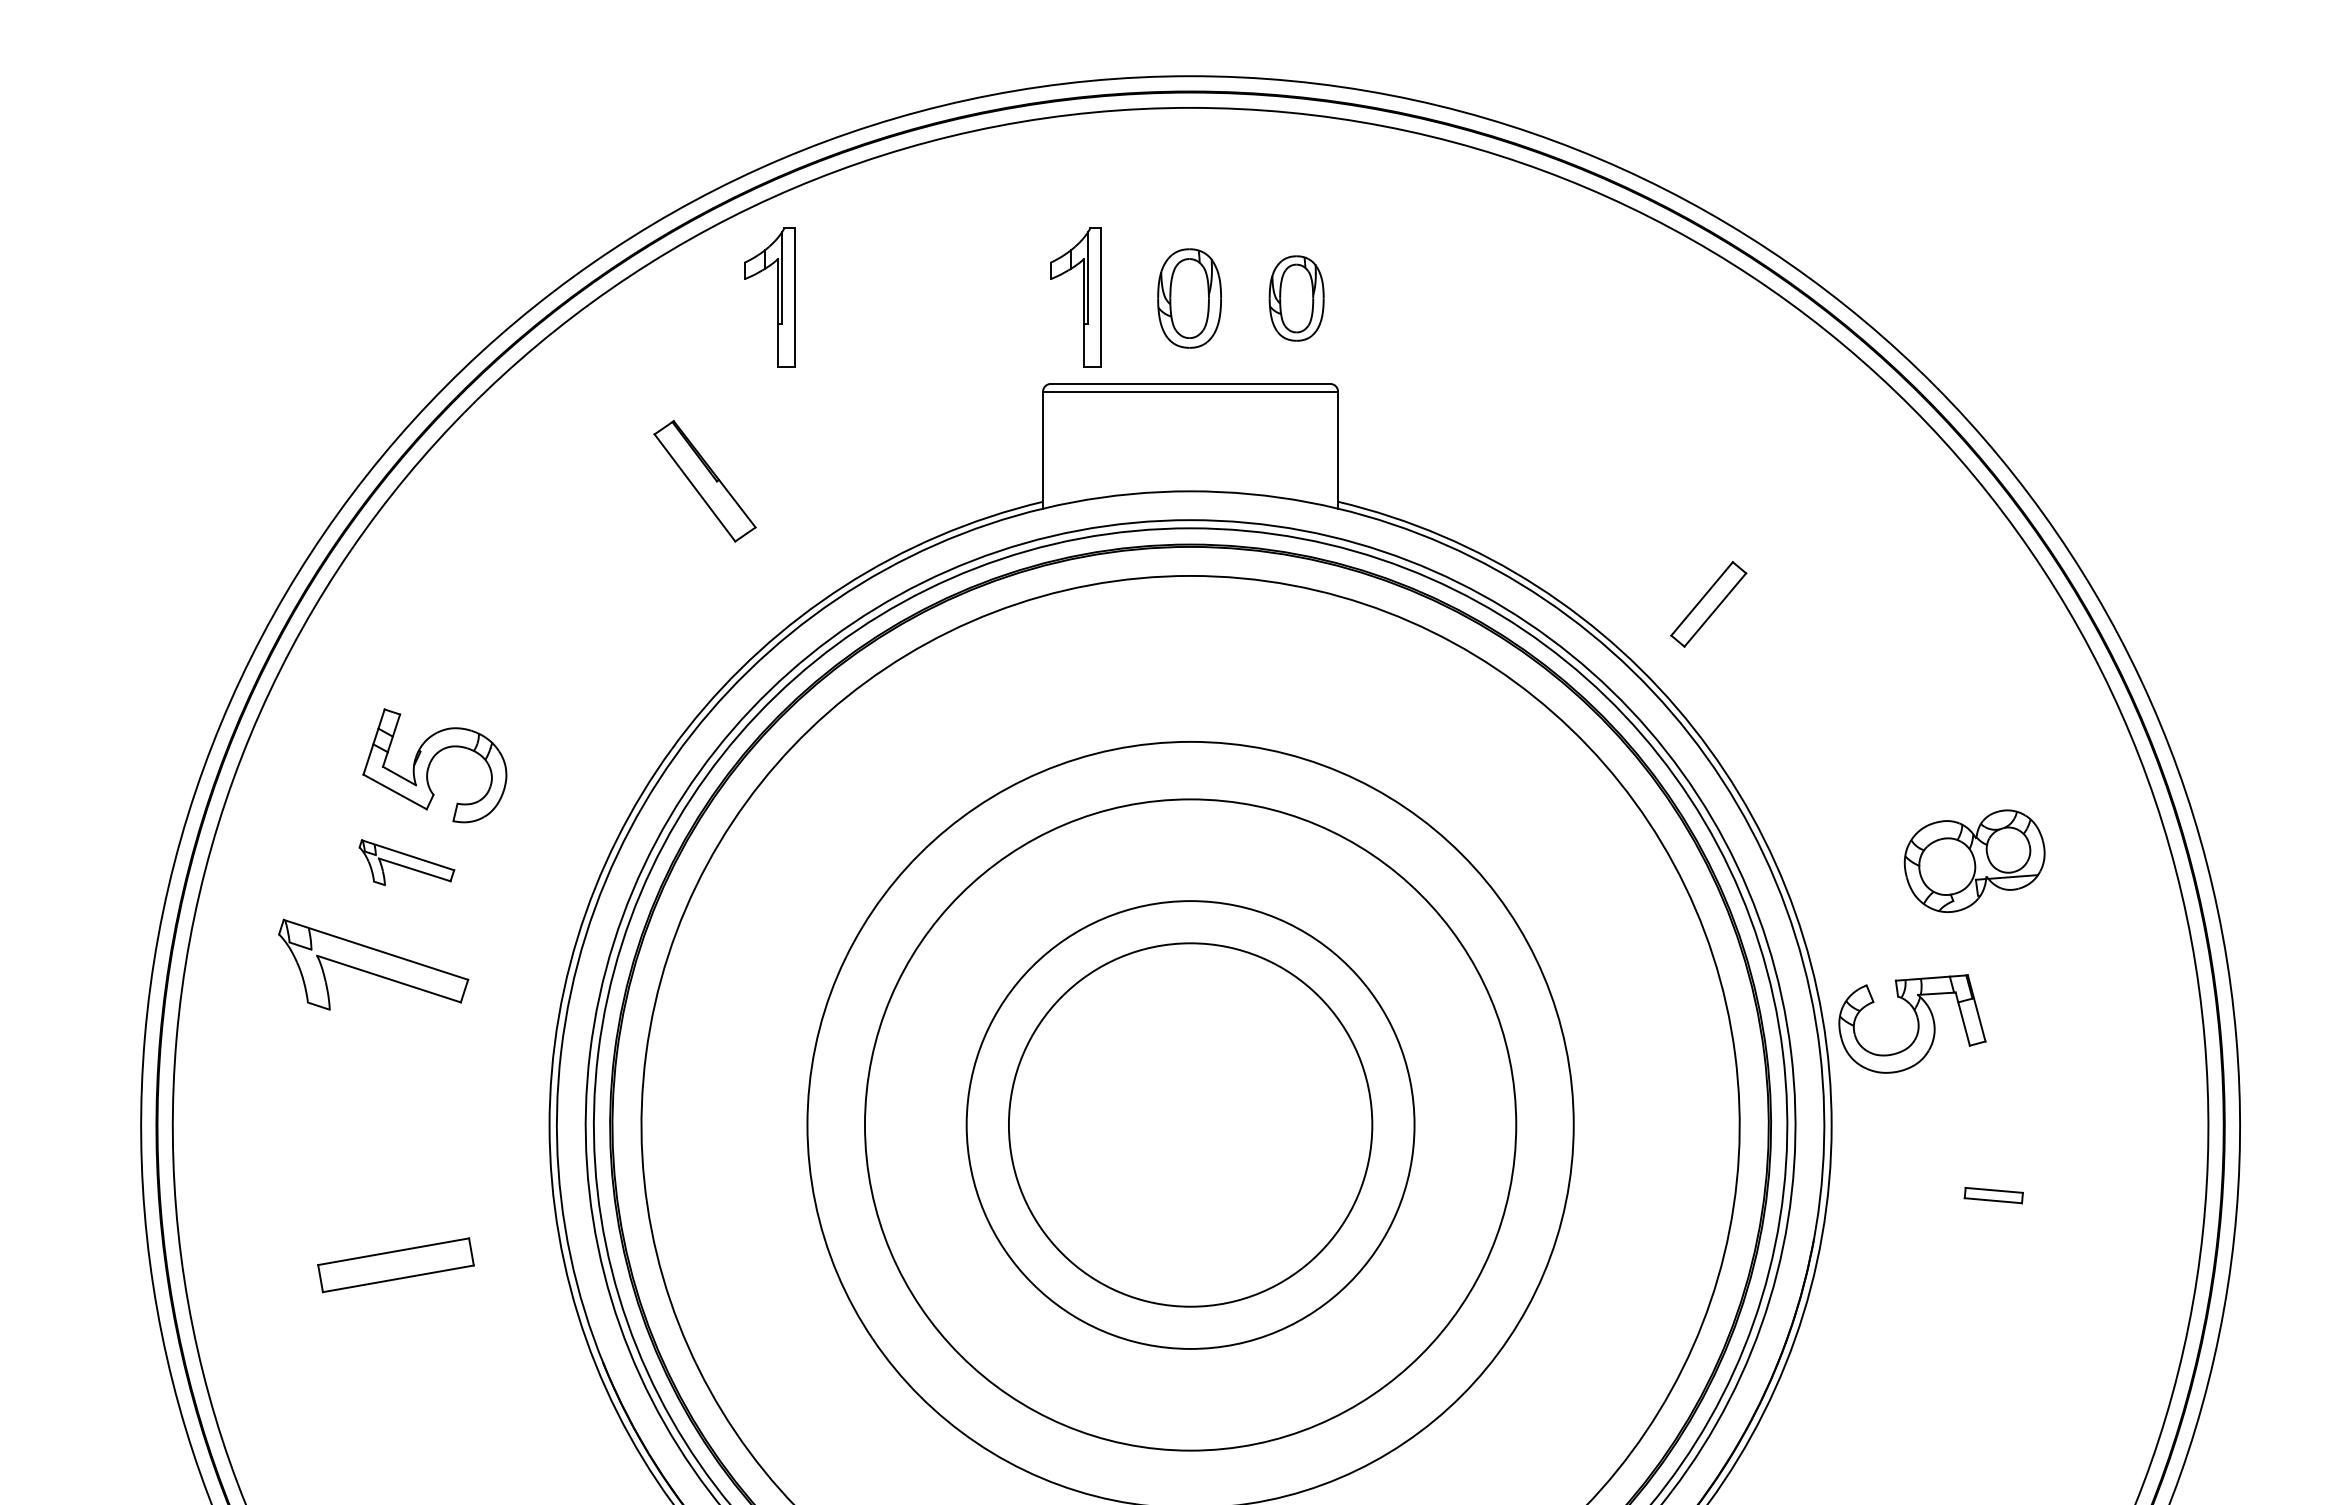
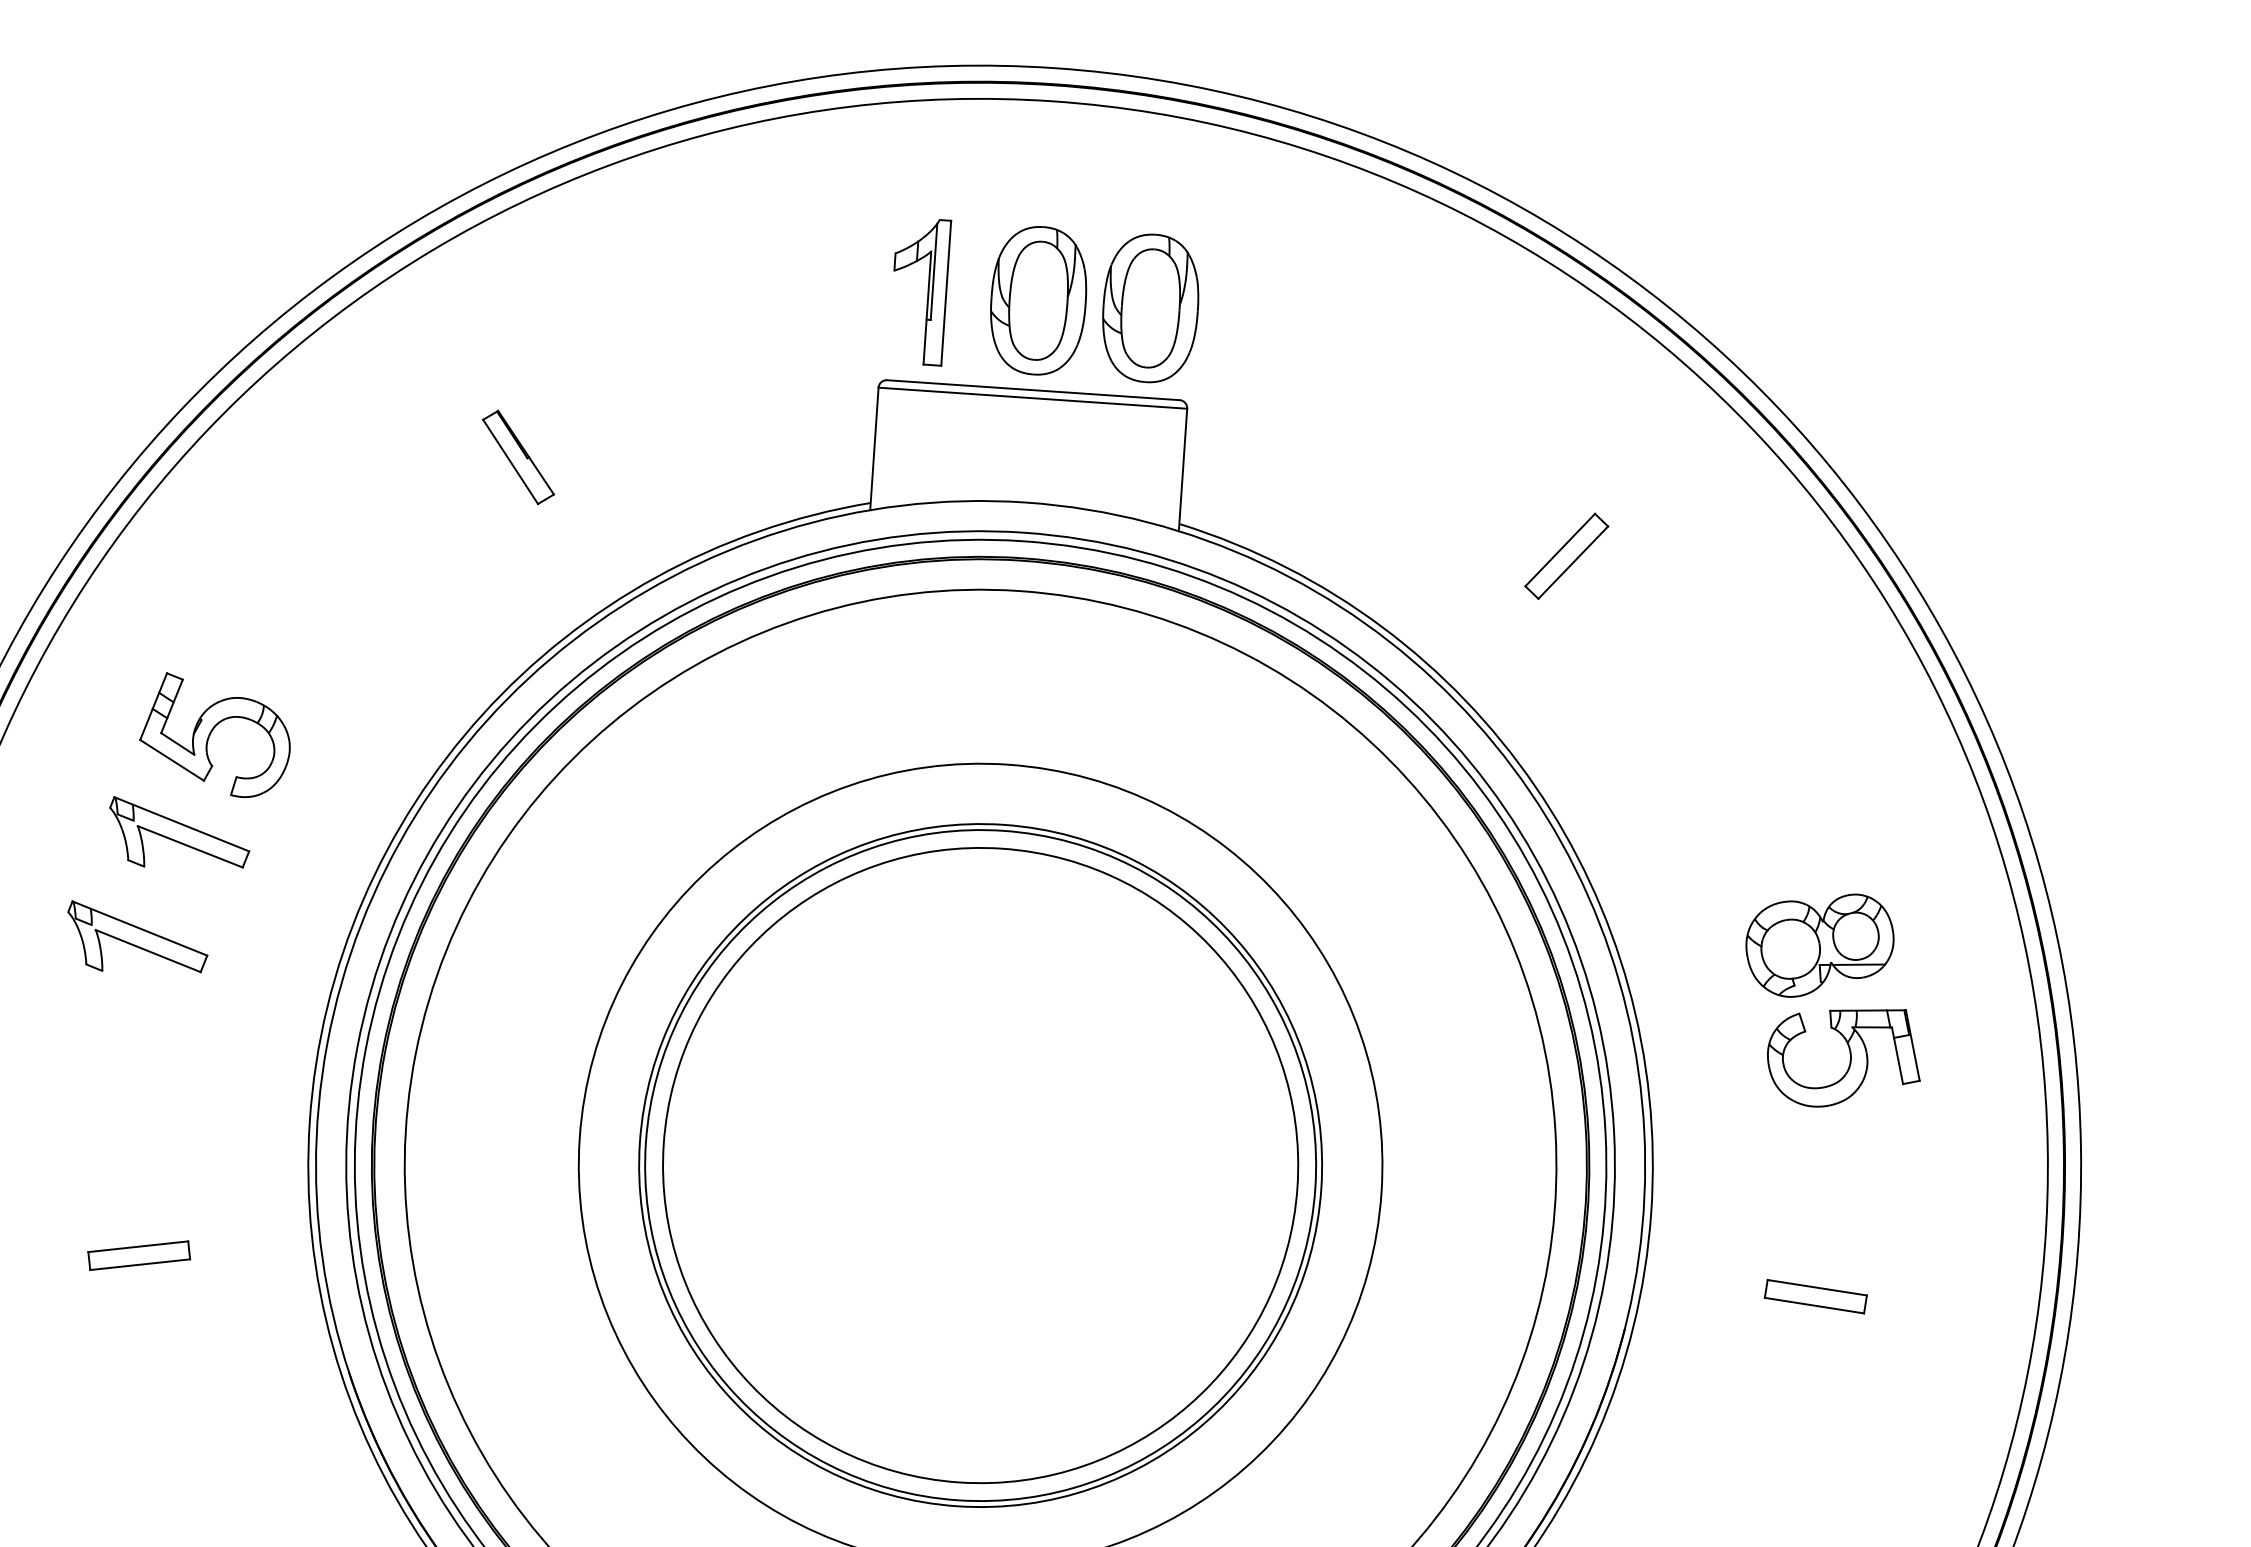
part: (777, 297) -> (607, 270), removed
part: (1189, 298) -> (1038, 300), size x1.43
part: (1296, 298) -> (1150, 308), size x1.67
part: (704, 481) -> (517, 457), size x0.71
part: (1708, 604) -> (1566, 556), moved
part: (406, 862) -> (178, 834), size x1.43
part: (373, 964) -> (137, 939), size x0.71
part: (1912, 1023) -> (1844, 1056), moved
circle: (1190, 1124) -> (980, 1165), size x1.43
circle: (1190, 1124) -> (980, 1165), size x1.67
part: (1993, 1195) -> (1815, 1296), size x1.67
part: (395, 1265) -> (138, 1255), size x0.62

